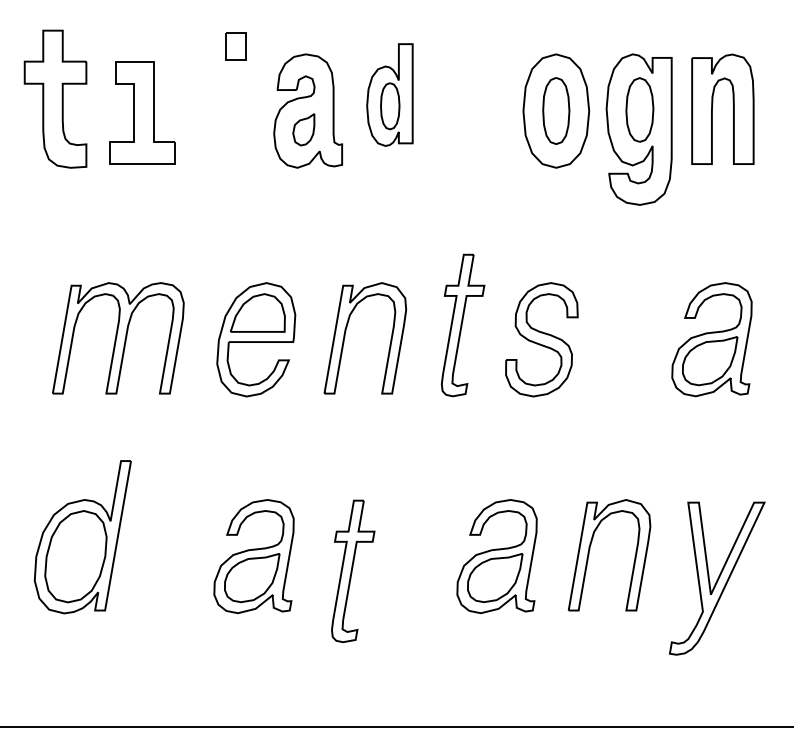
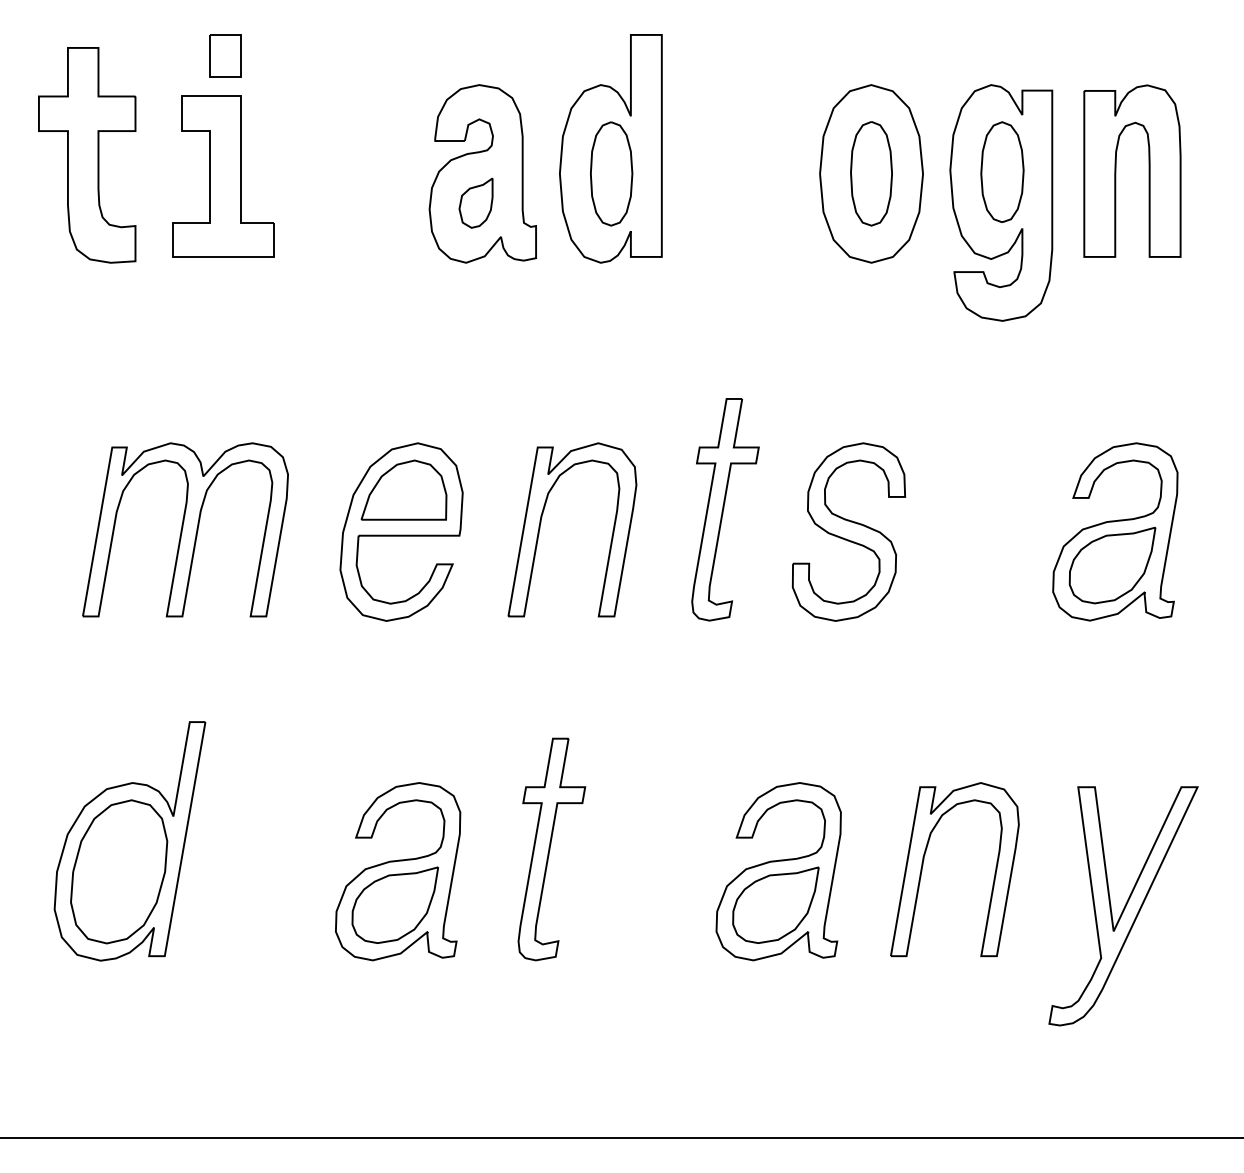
part: (235, 46) -> (224, 55), moved
part: (389, 94) -> (610, 147), size x1.43
part: (353, 570) -> (552, 848), moved

